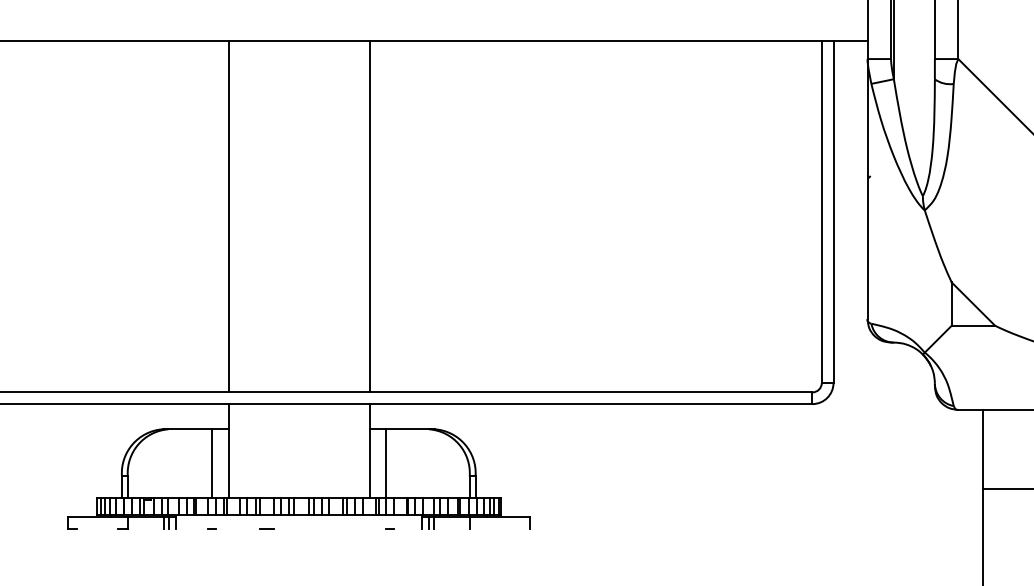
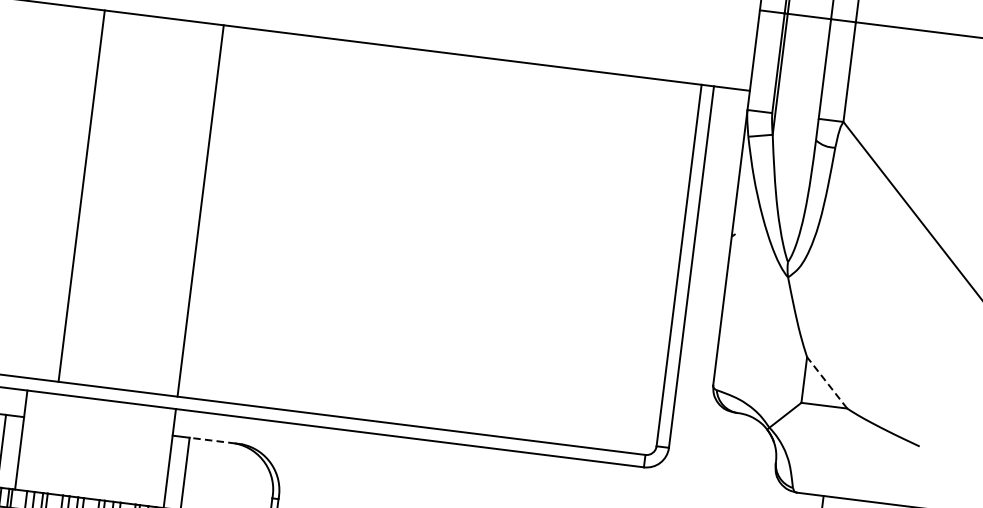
line: (228, 216) -> (81, 195), moved
line: (973, 304) -> (827, 383), solid -> dashed
line: (407, 429) -> (212, 440), solid -> dashed

